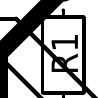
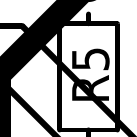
text: (64, 42) -> (90, 59), R1 -> R5

